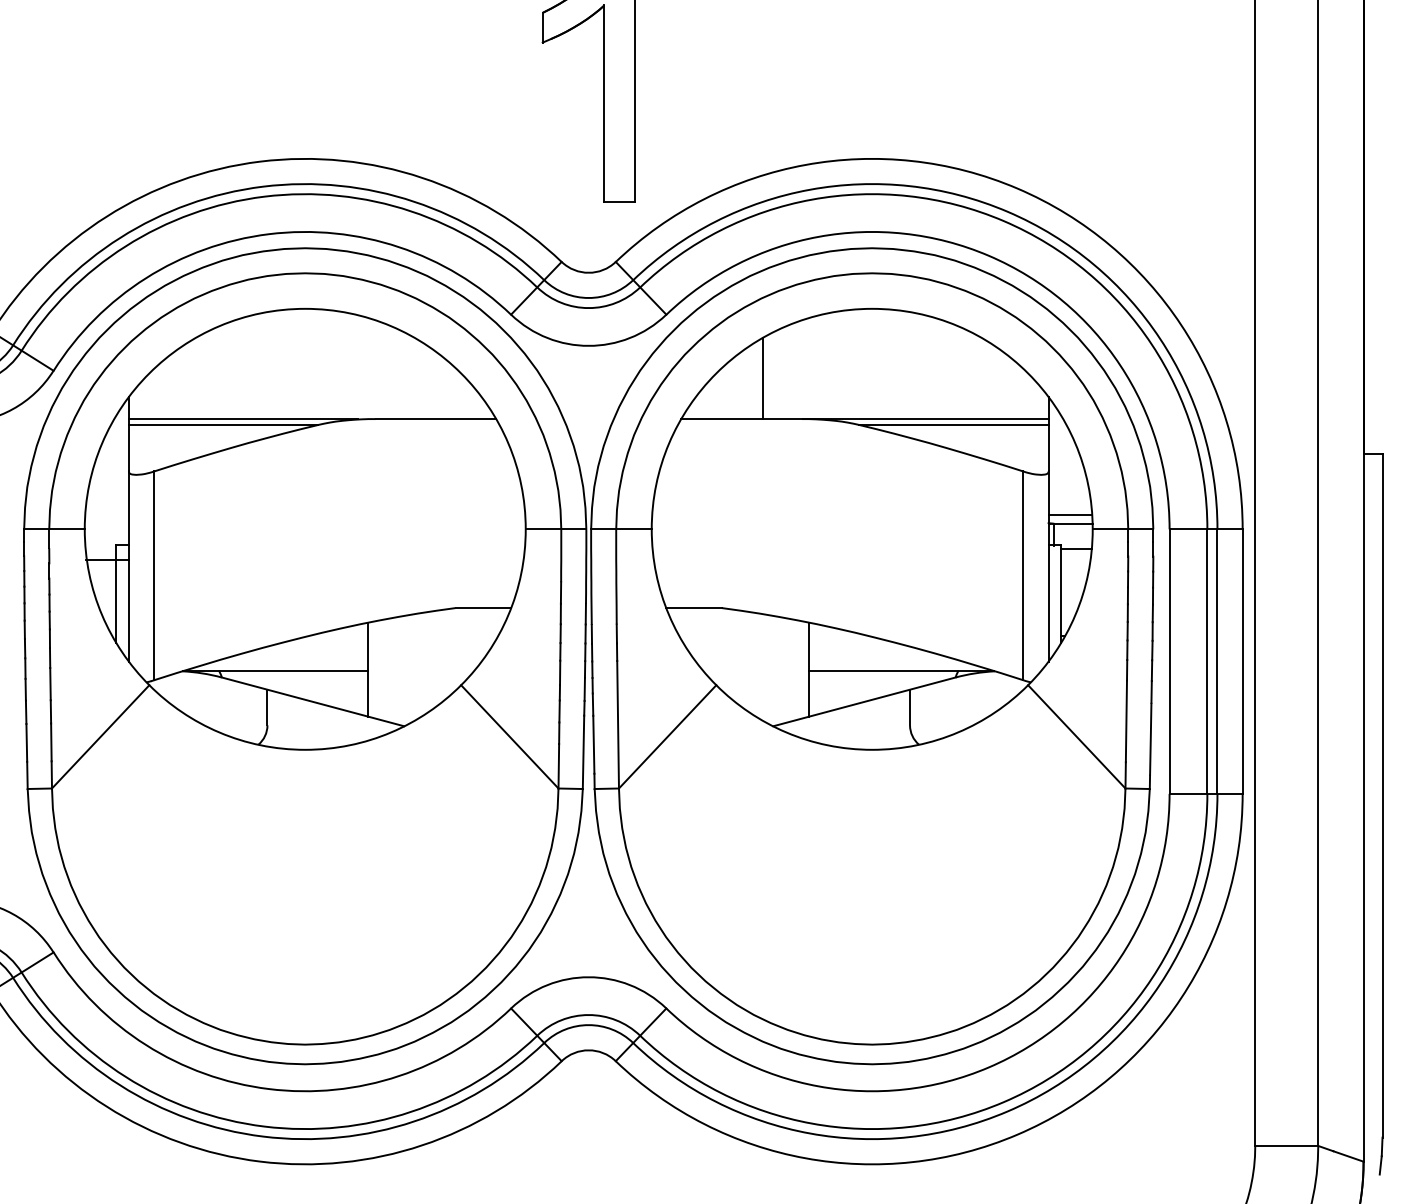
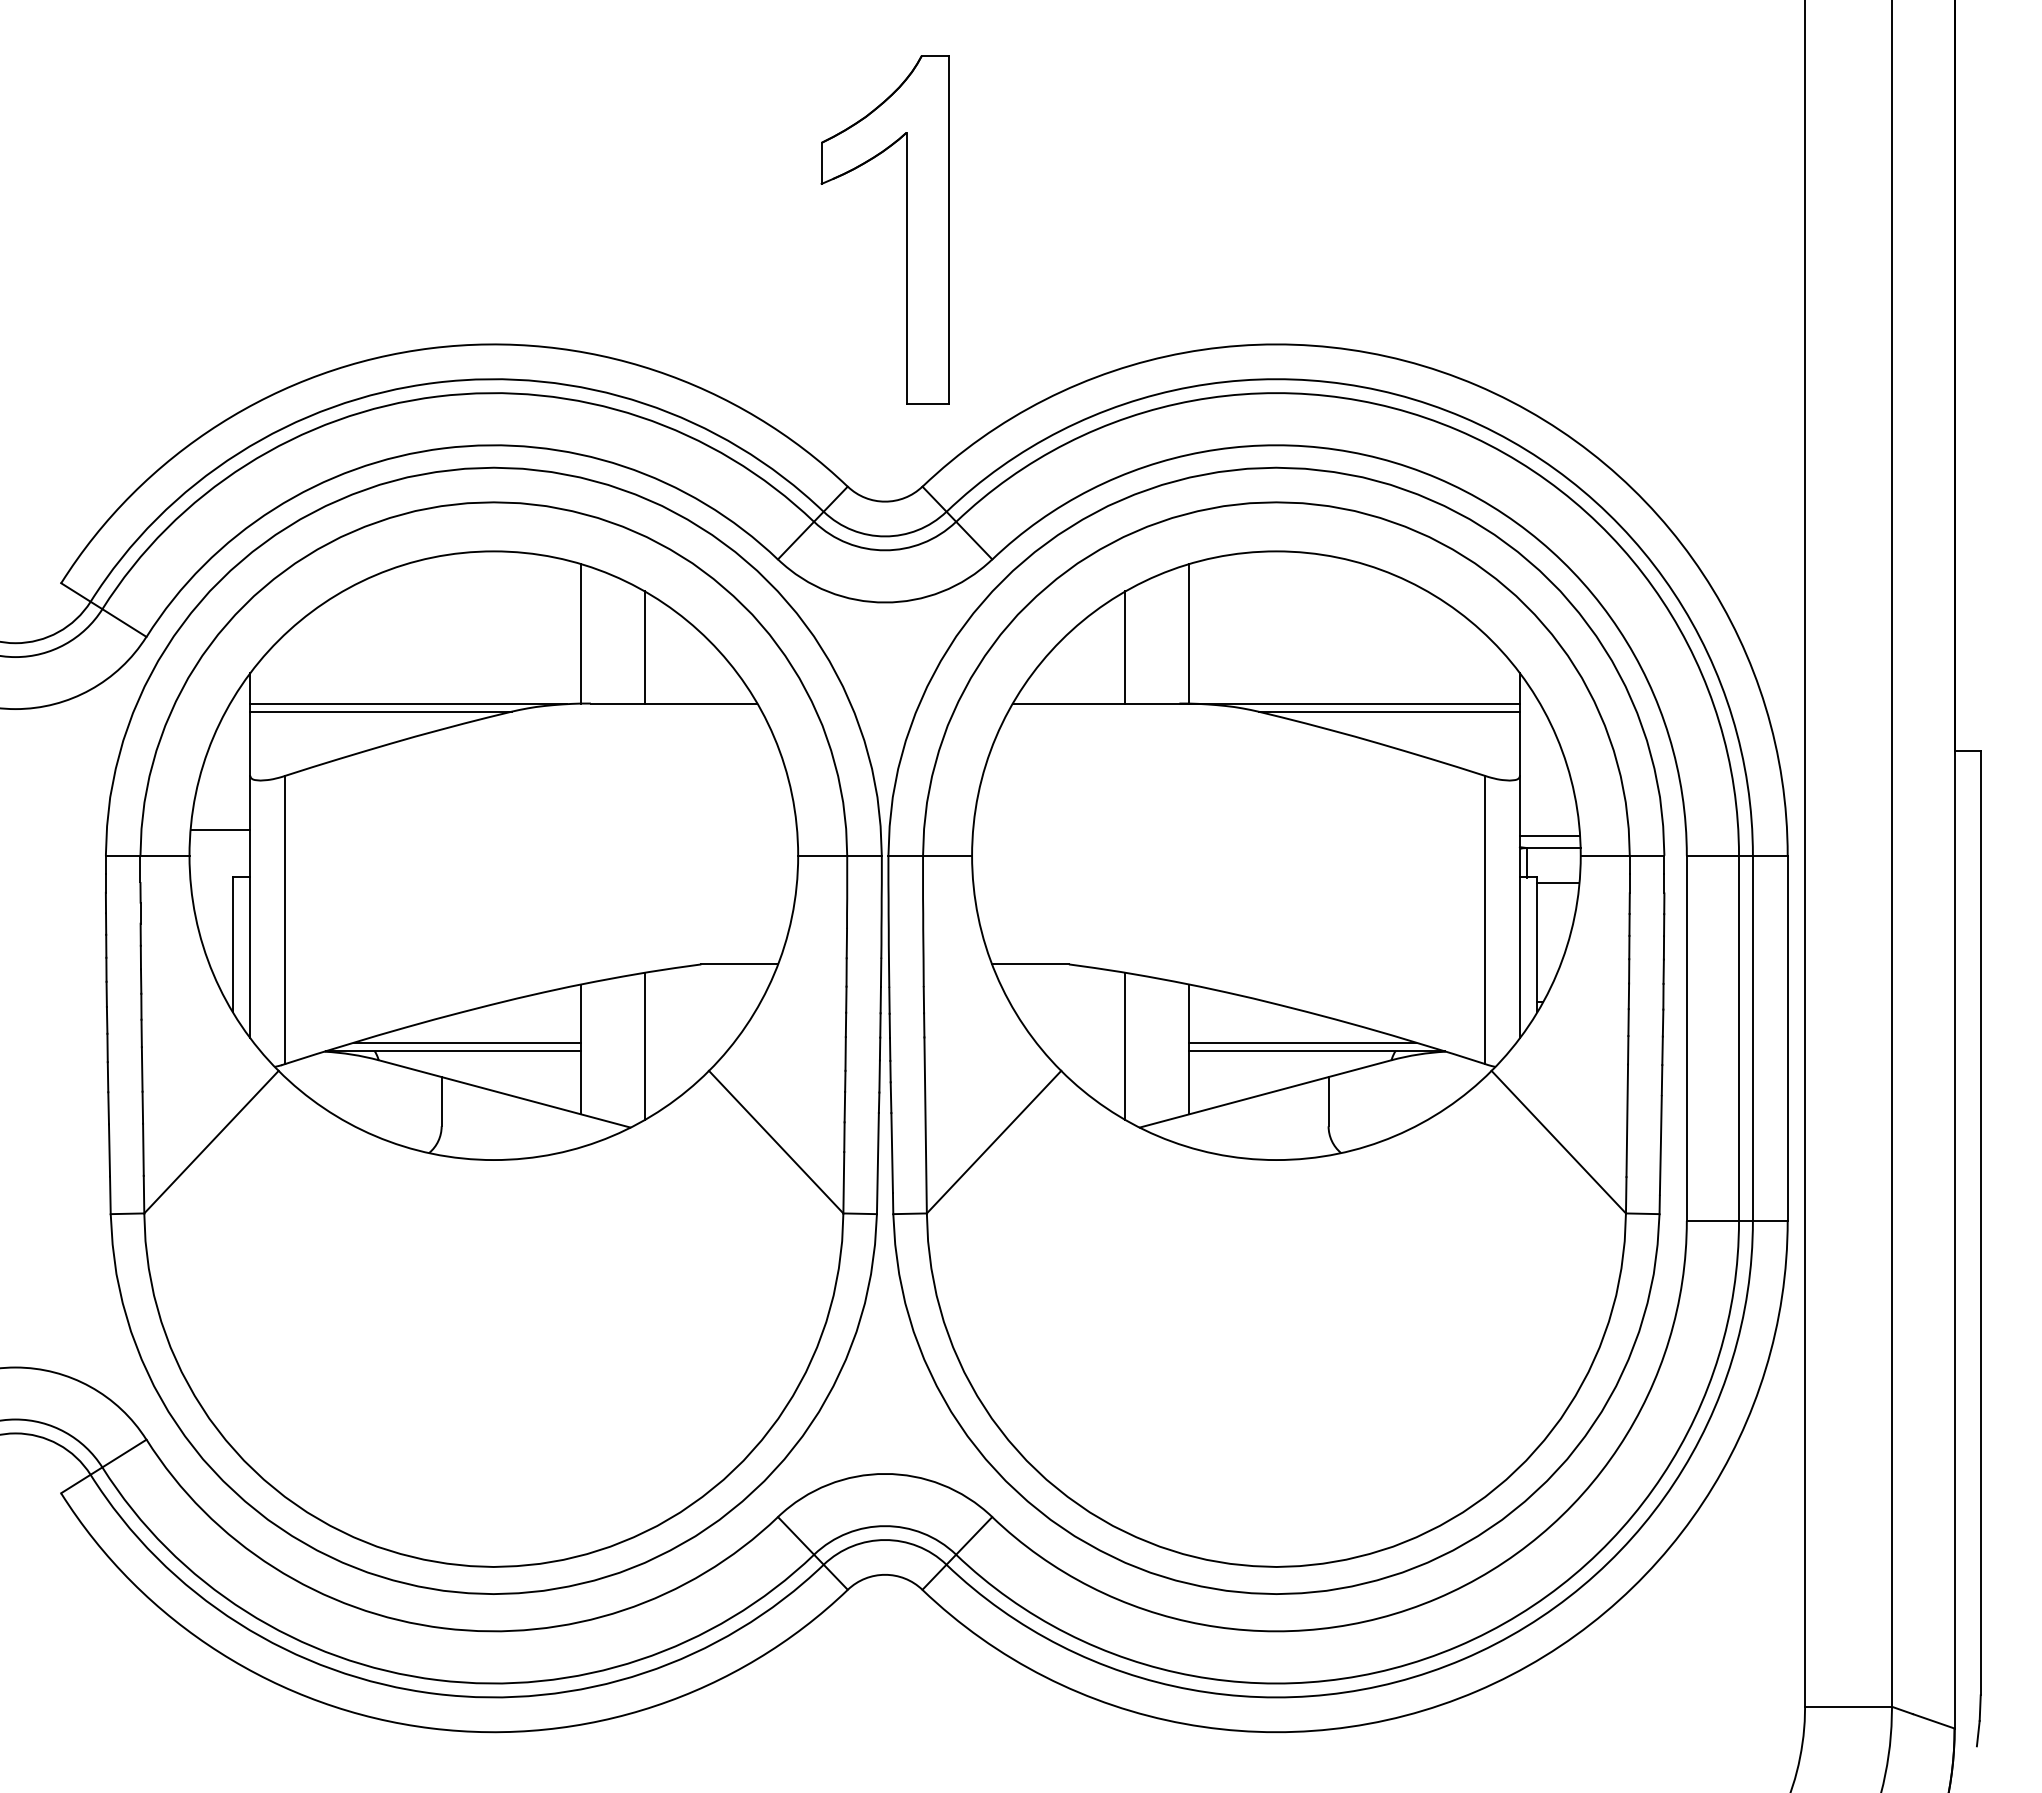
line: (368, 368) -> (580, 633), added
line: (809, 368) -> (1189, 633), added
line: (414, 378) -> (644, 647), added
line: (107, 560) -> (220, 829), moved
line: (286, 664) -> (467, 1042), added
line: (891, 664) -> (1302, 1042), added
line: (414, 666) -> (644, 1045), added
line: (762, 666) -> (1125, 1045), added

